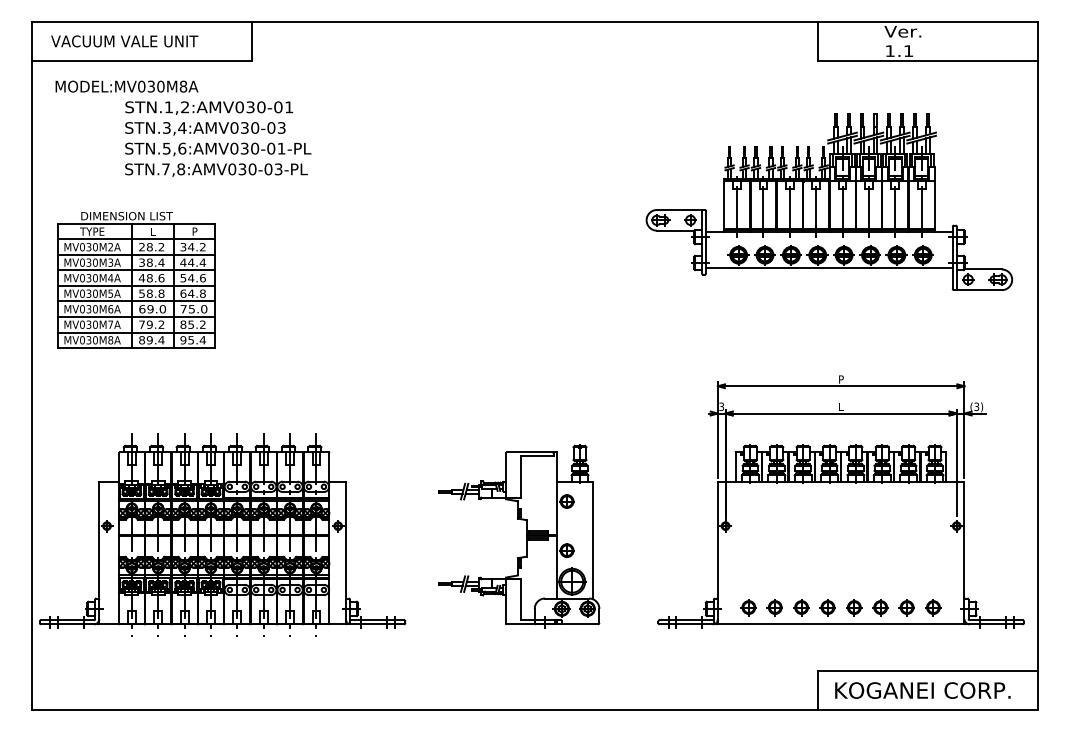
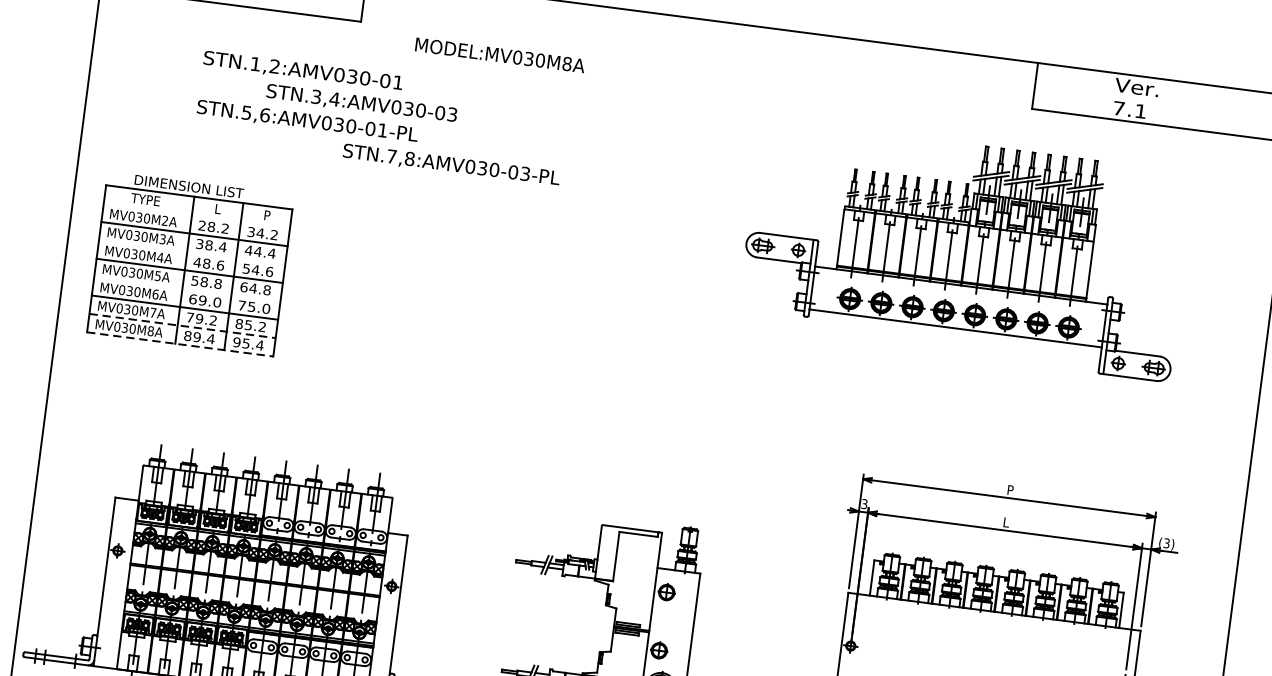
text: (889, 50) -> (1118, 107), 1.1 -> 7.1
text: (126, 86) -> (499, 55), moved
text: (205, 128) -> (362, 103), moved
text: (216, 169) -> (451, 164), moved
part: (829, 201) -> (966, 249), moved
line: (136, 239) -> (196, 215), removed
line: (136, 270) -> (192, 252), removed
line: (136, 301) -> (187, 289), removed
line: (136, 332) -> (182, 326), solid -> dashed
line: (136, 348) -> (180, 344), solid -> dashed

